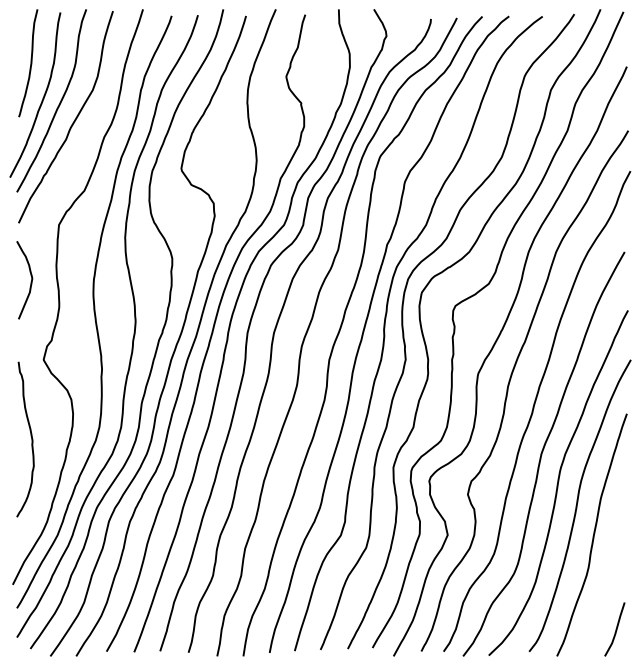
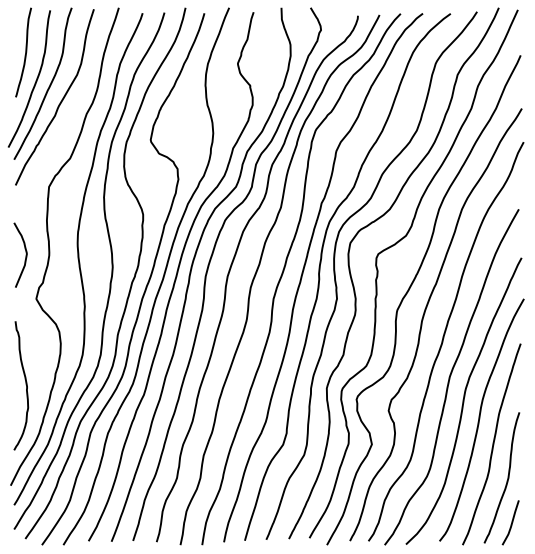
curve: (30, 281) -> (25, 256), moved
curve: (30, 436) -> (25, 383), moved
curve: (610, 577) -> (507, 479), added

